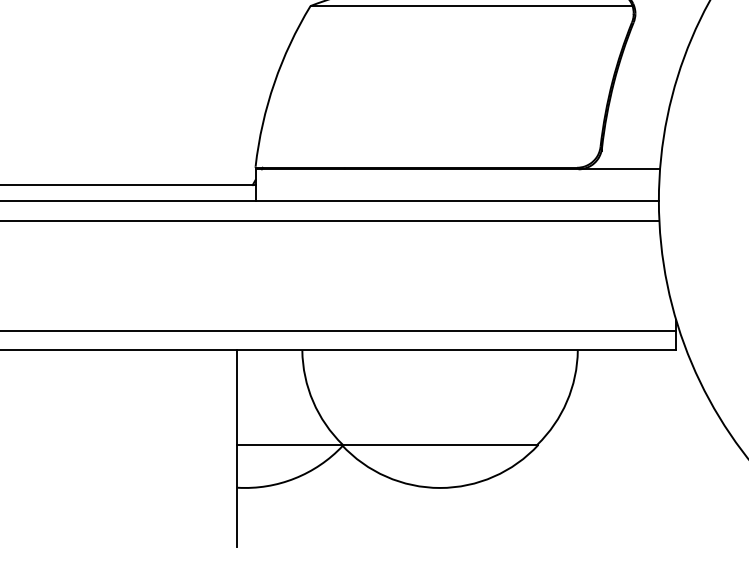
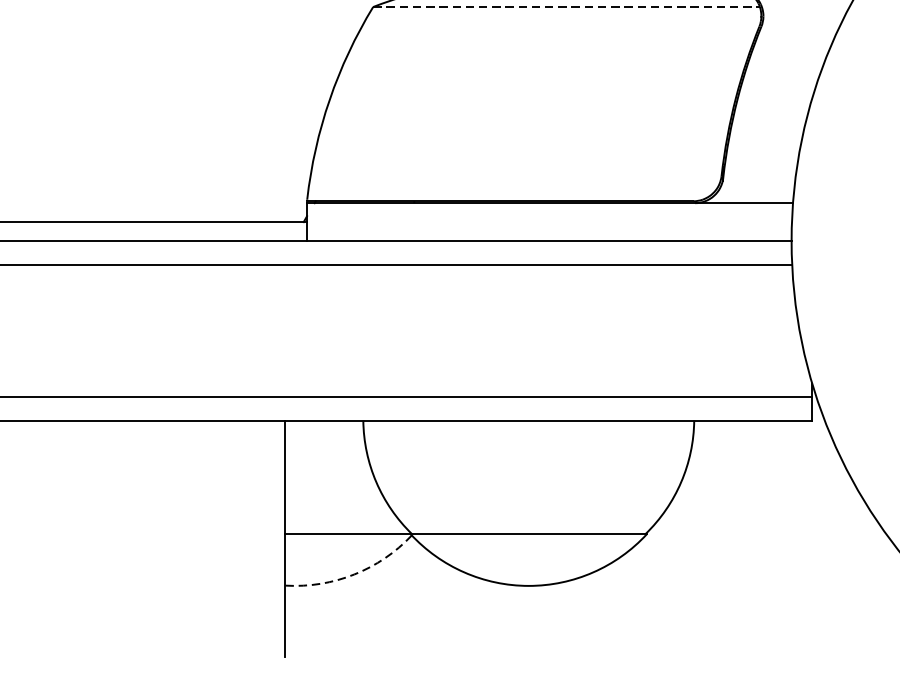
line: (471, 6) -> (566, 7), solid -> dashed
arc: (294, 478) -> (353, 574), solid -> dashed

